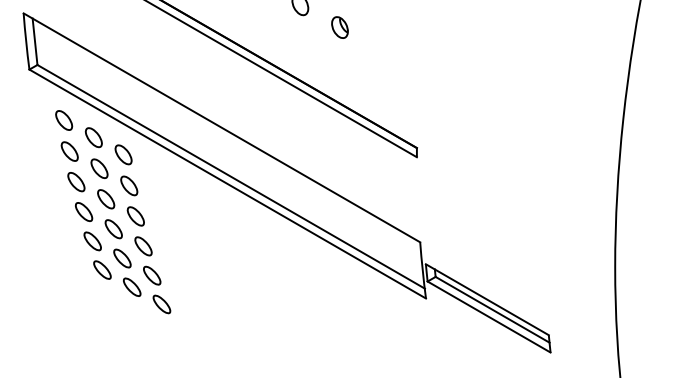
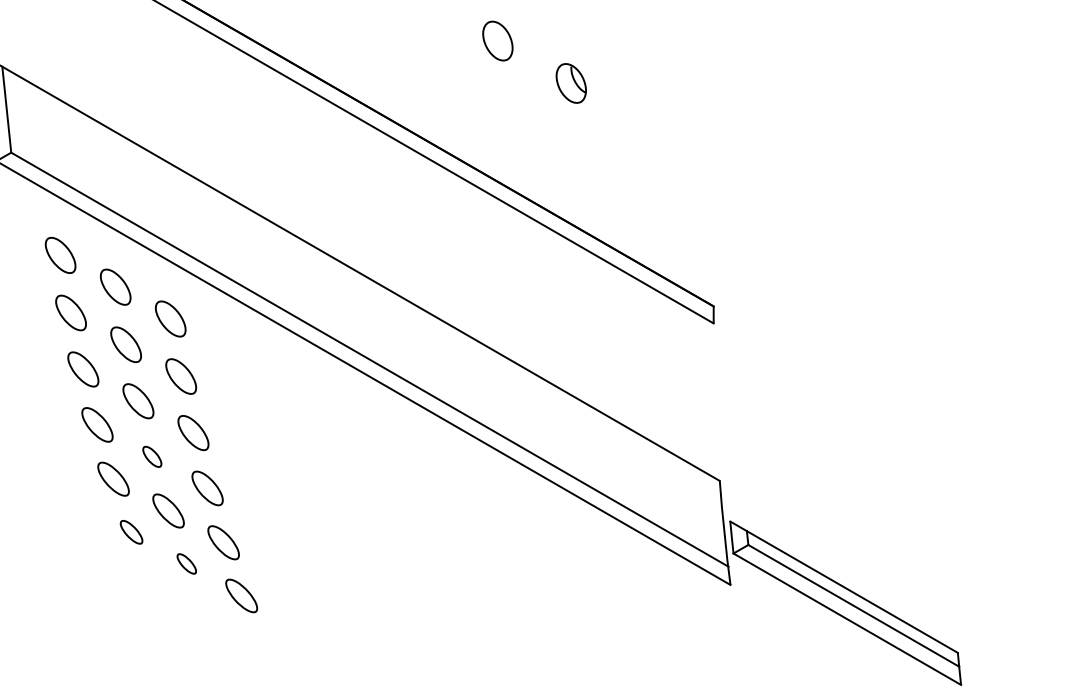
part: (113, 229) -> (152, 457), size x0.6
part: (102, 269) -> (131, 531), size x0.7
part: (132, 286) -> (187, 562), size x0.6

